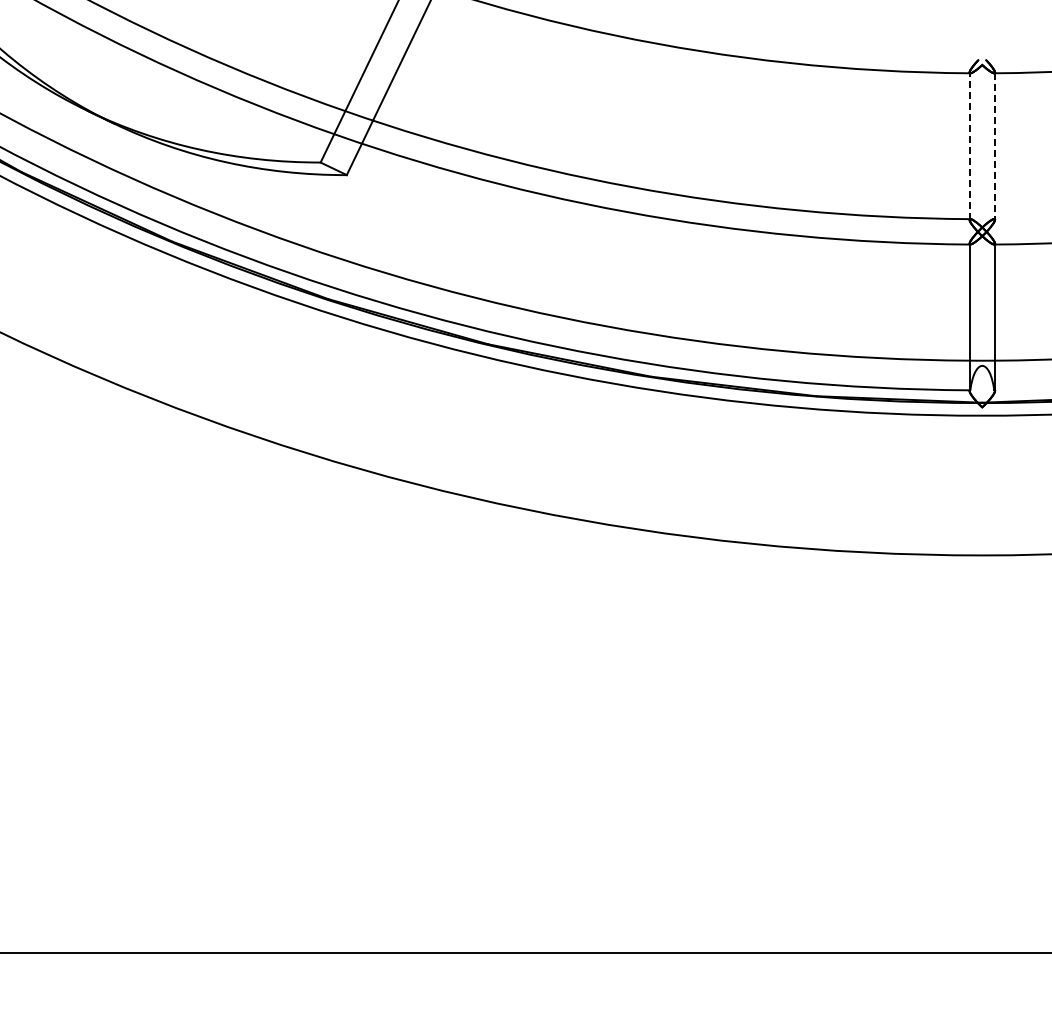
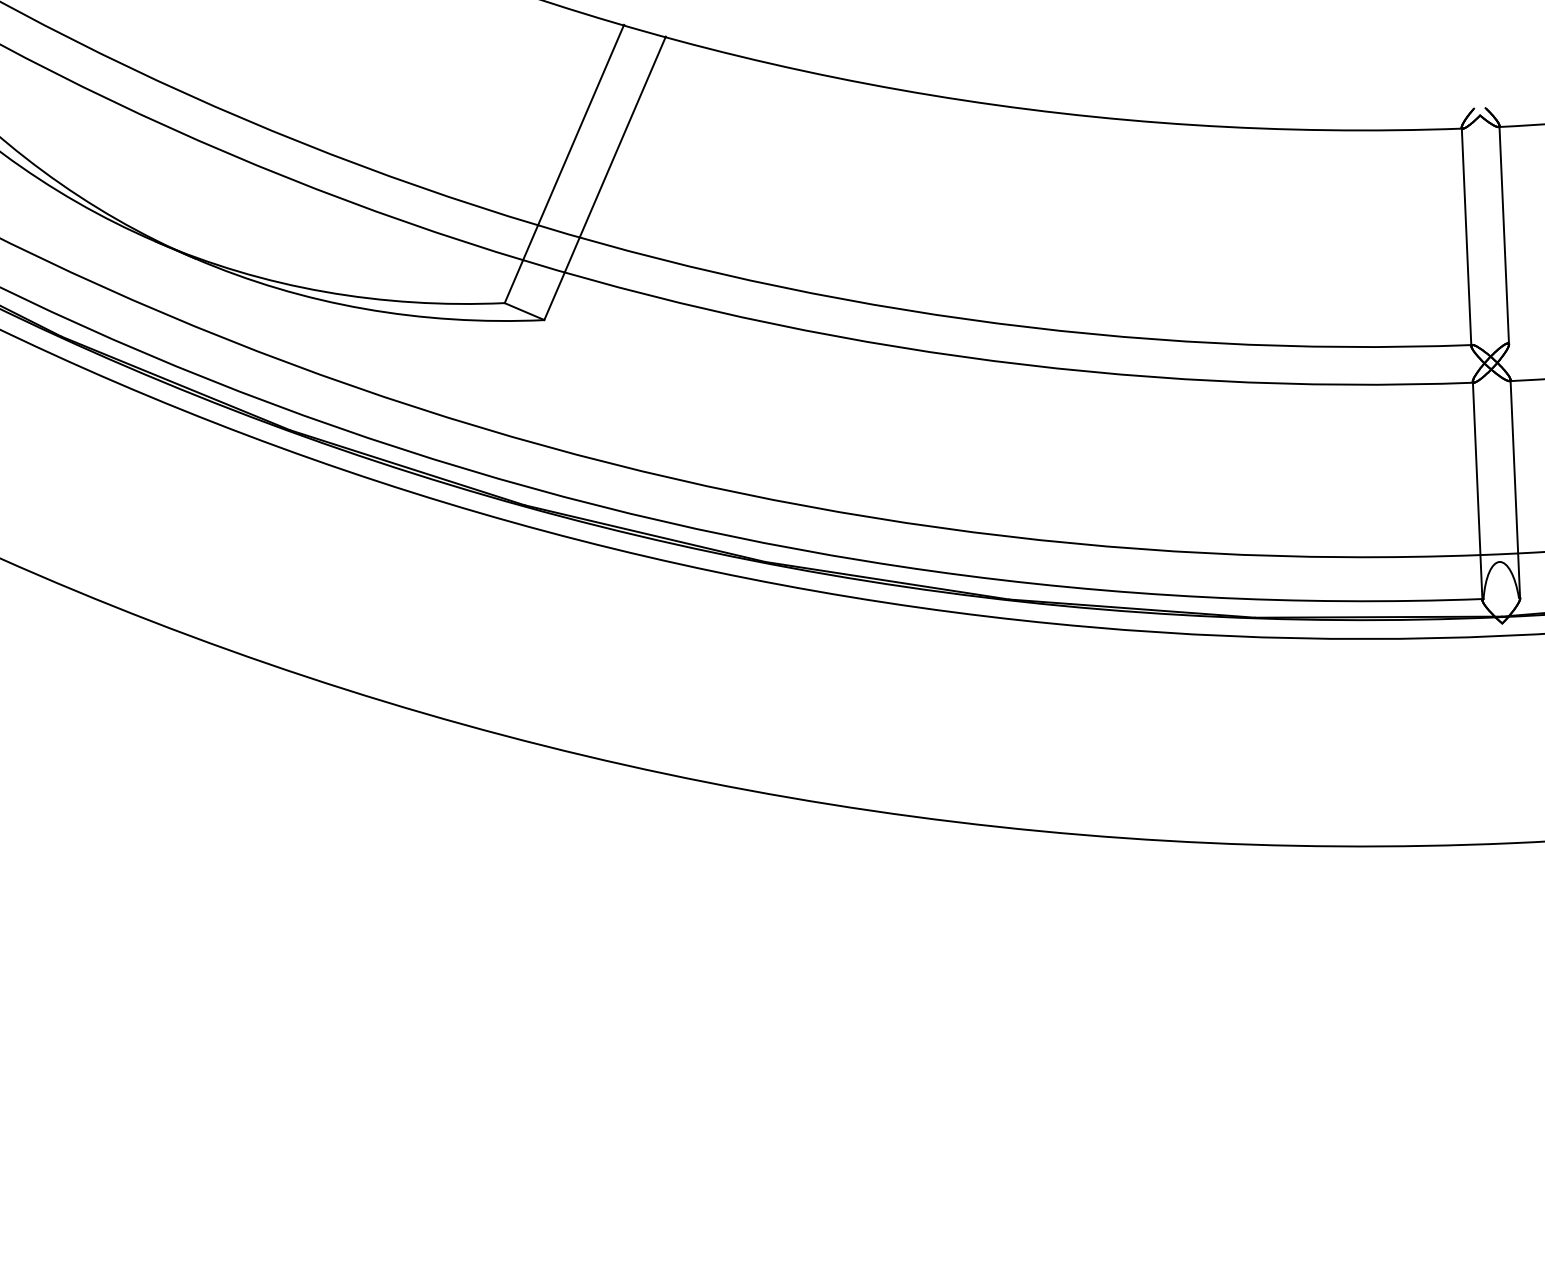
line: (969, 146) -> (1466, 237), dashed -> solid
line: (994, 147) -> (1503, 237), dashed -> solid

